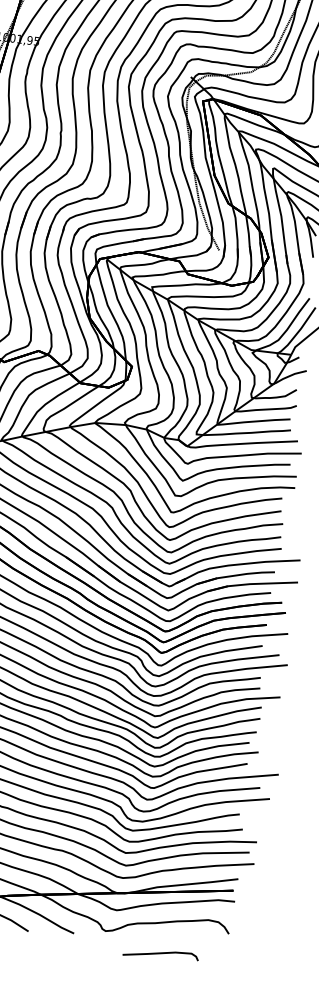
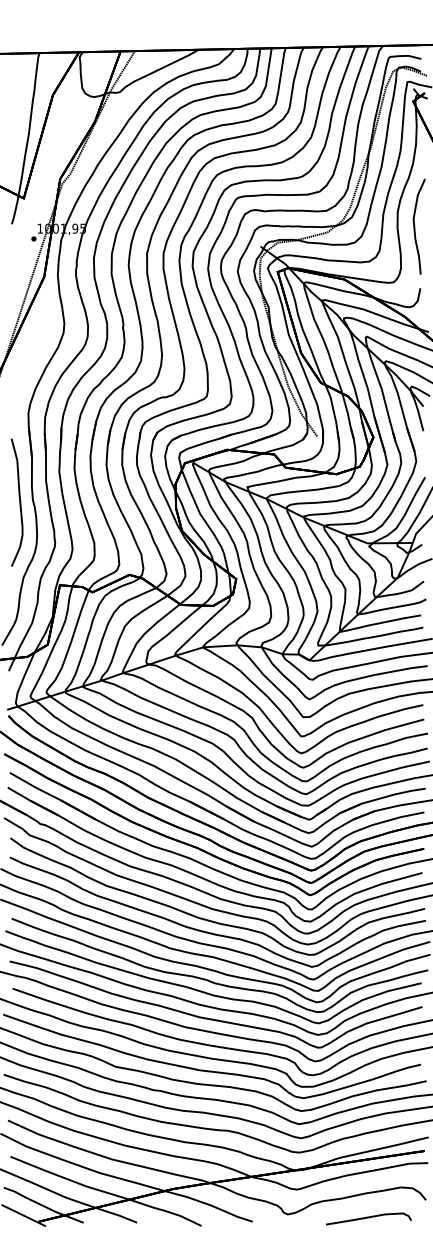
curve: (160, 954) -> (368, 1218), moved

